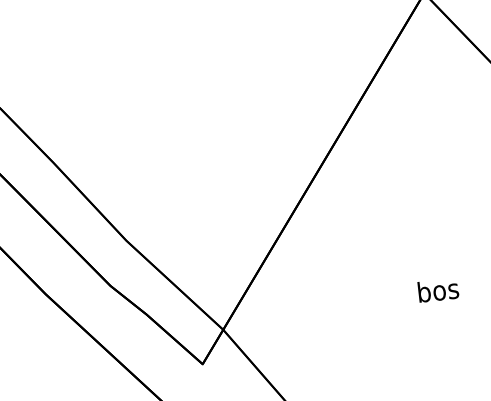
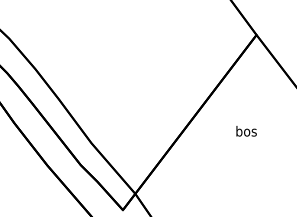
text: (438, 290) -> (246, 131), moved

